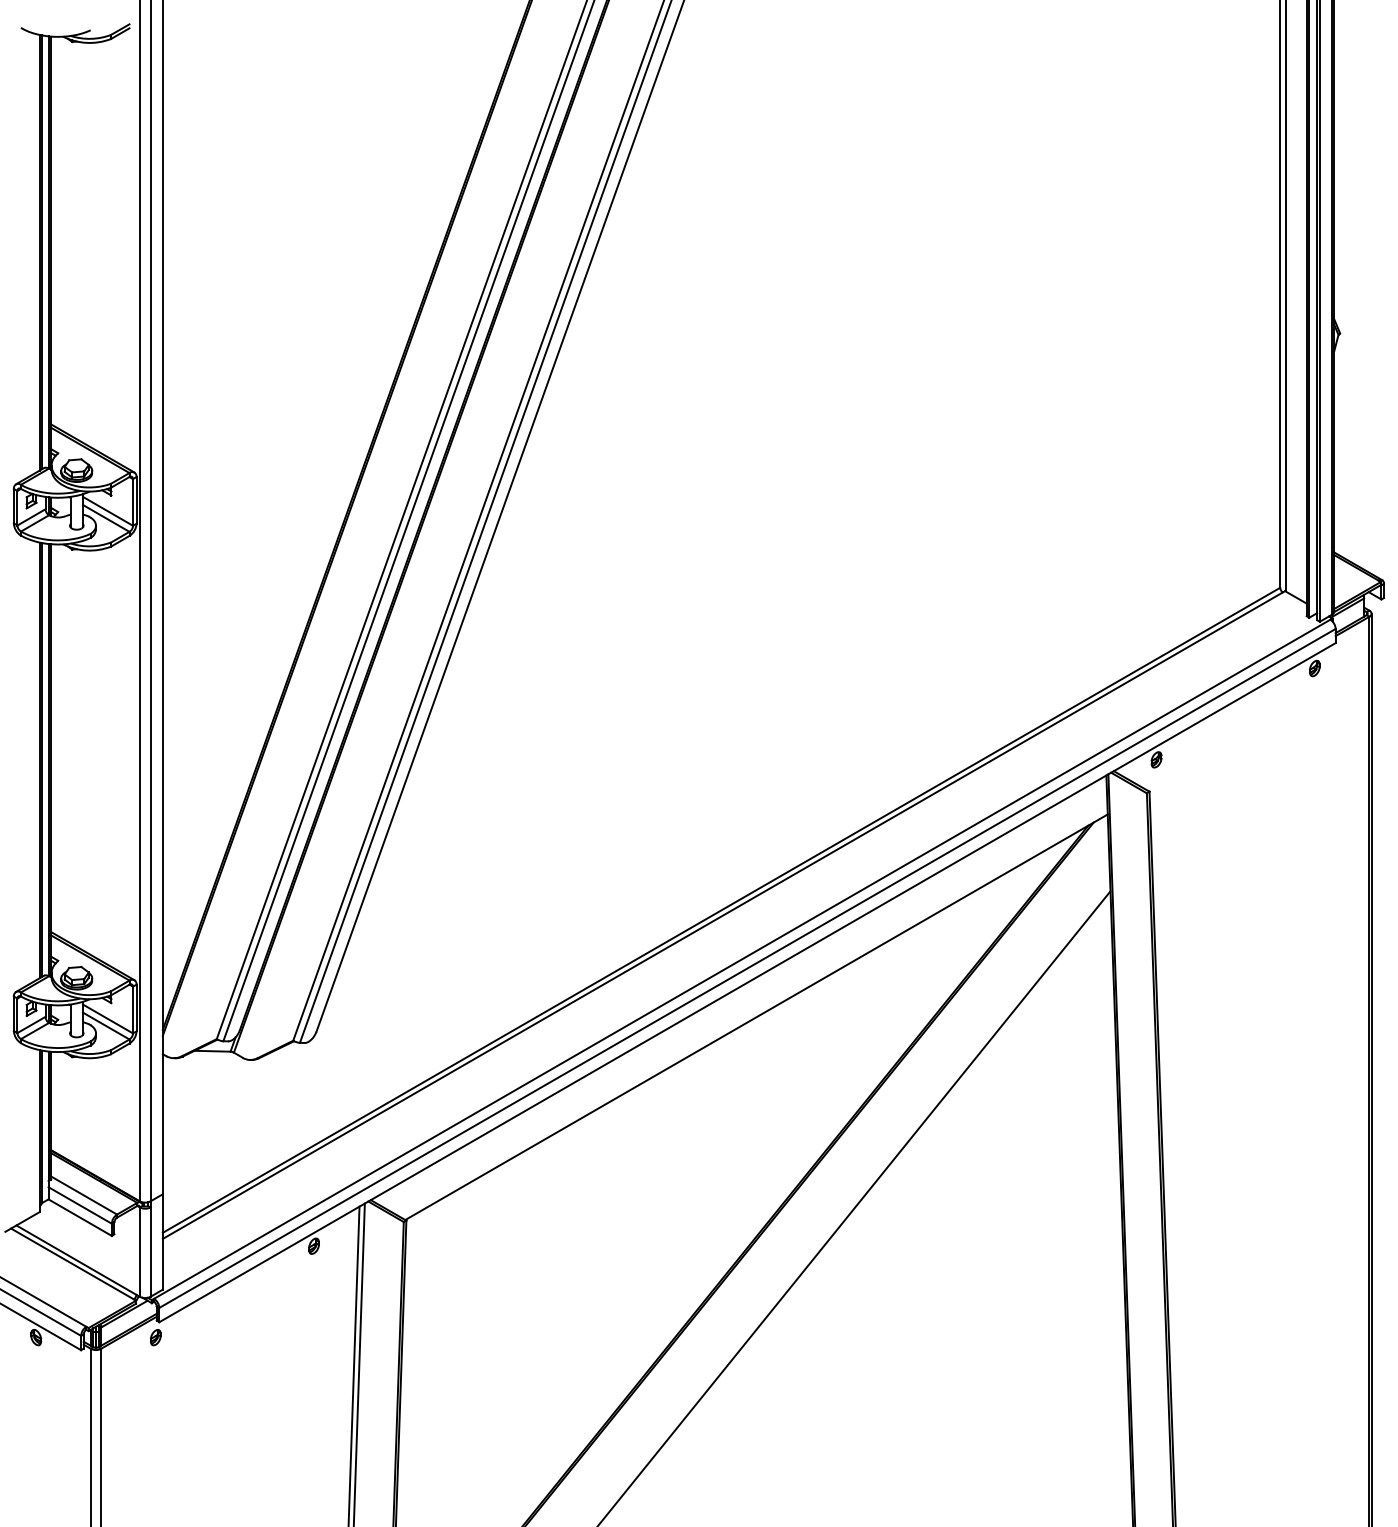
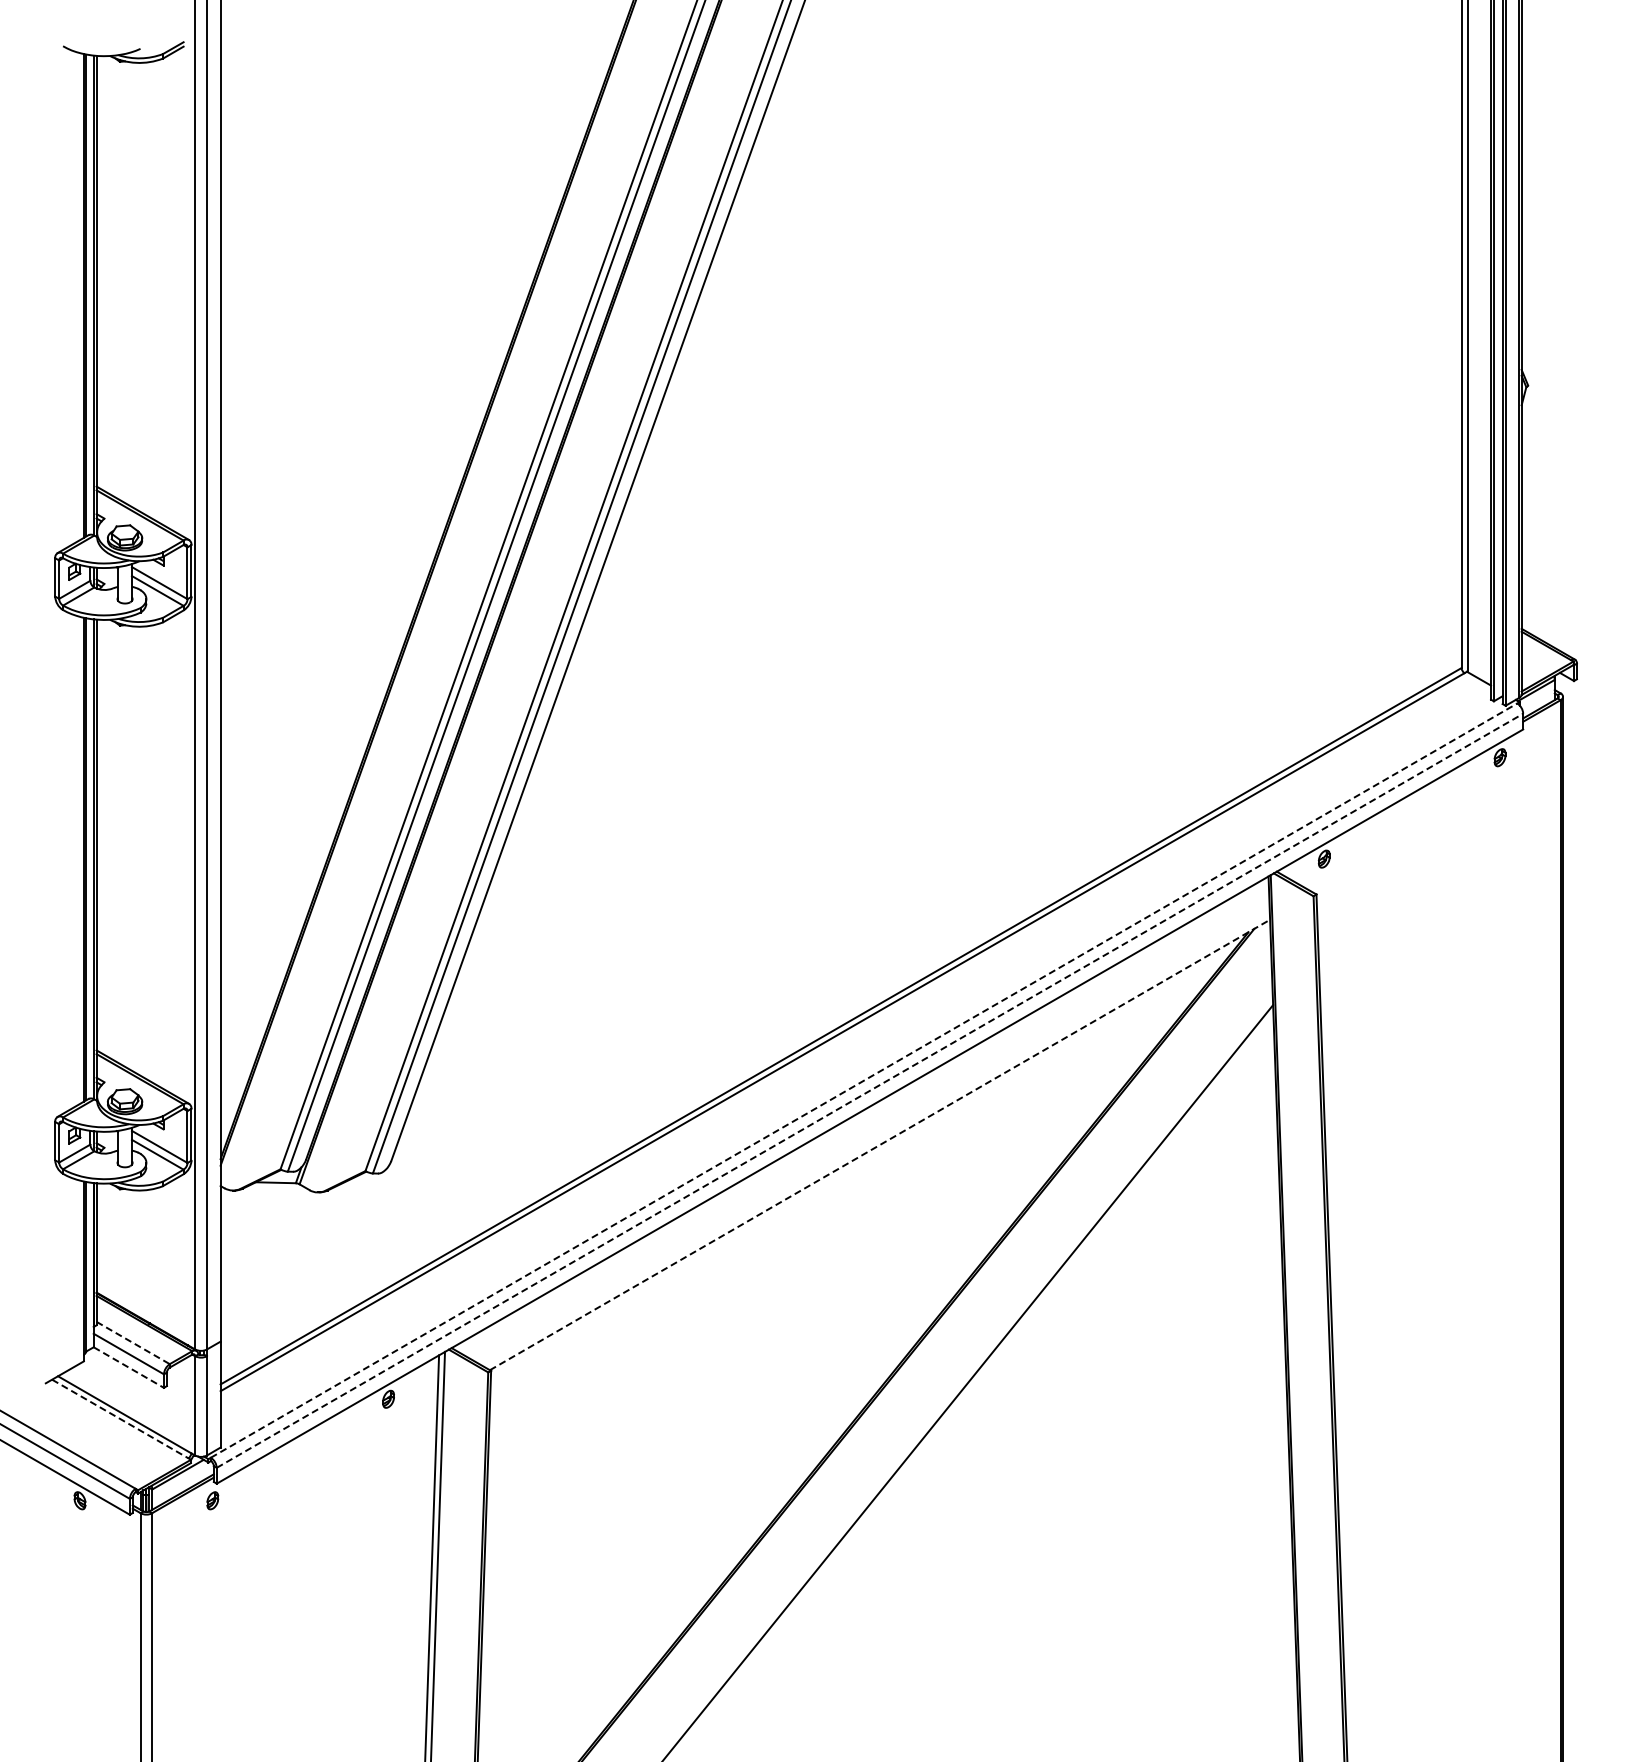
line: (742, 959) -> (864, 1080), solid -> dashed
line: (747, 968) -> (870, 1090), solid -> dashed
line: (756, 1016) -> (880, 1144), solid -> dashed
line: (84, 1195) -> (133, 1343), solid -> dashed
line: (79, 1217) -> (128, 1367), solid -> dashed
line: (72, 1264) -> (120, 1419), solid -> dashed

